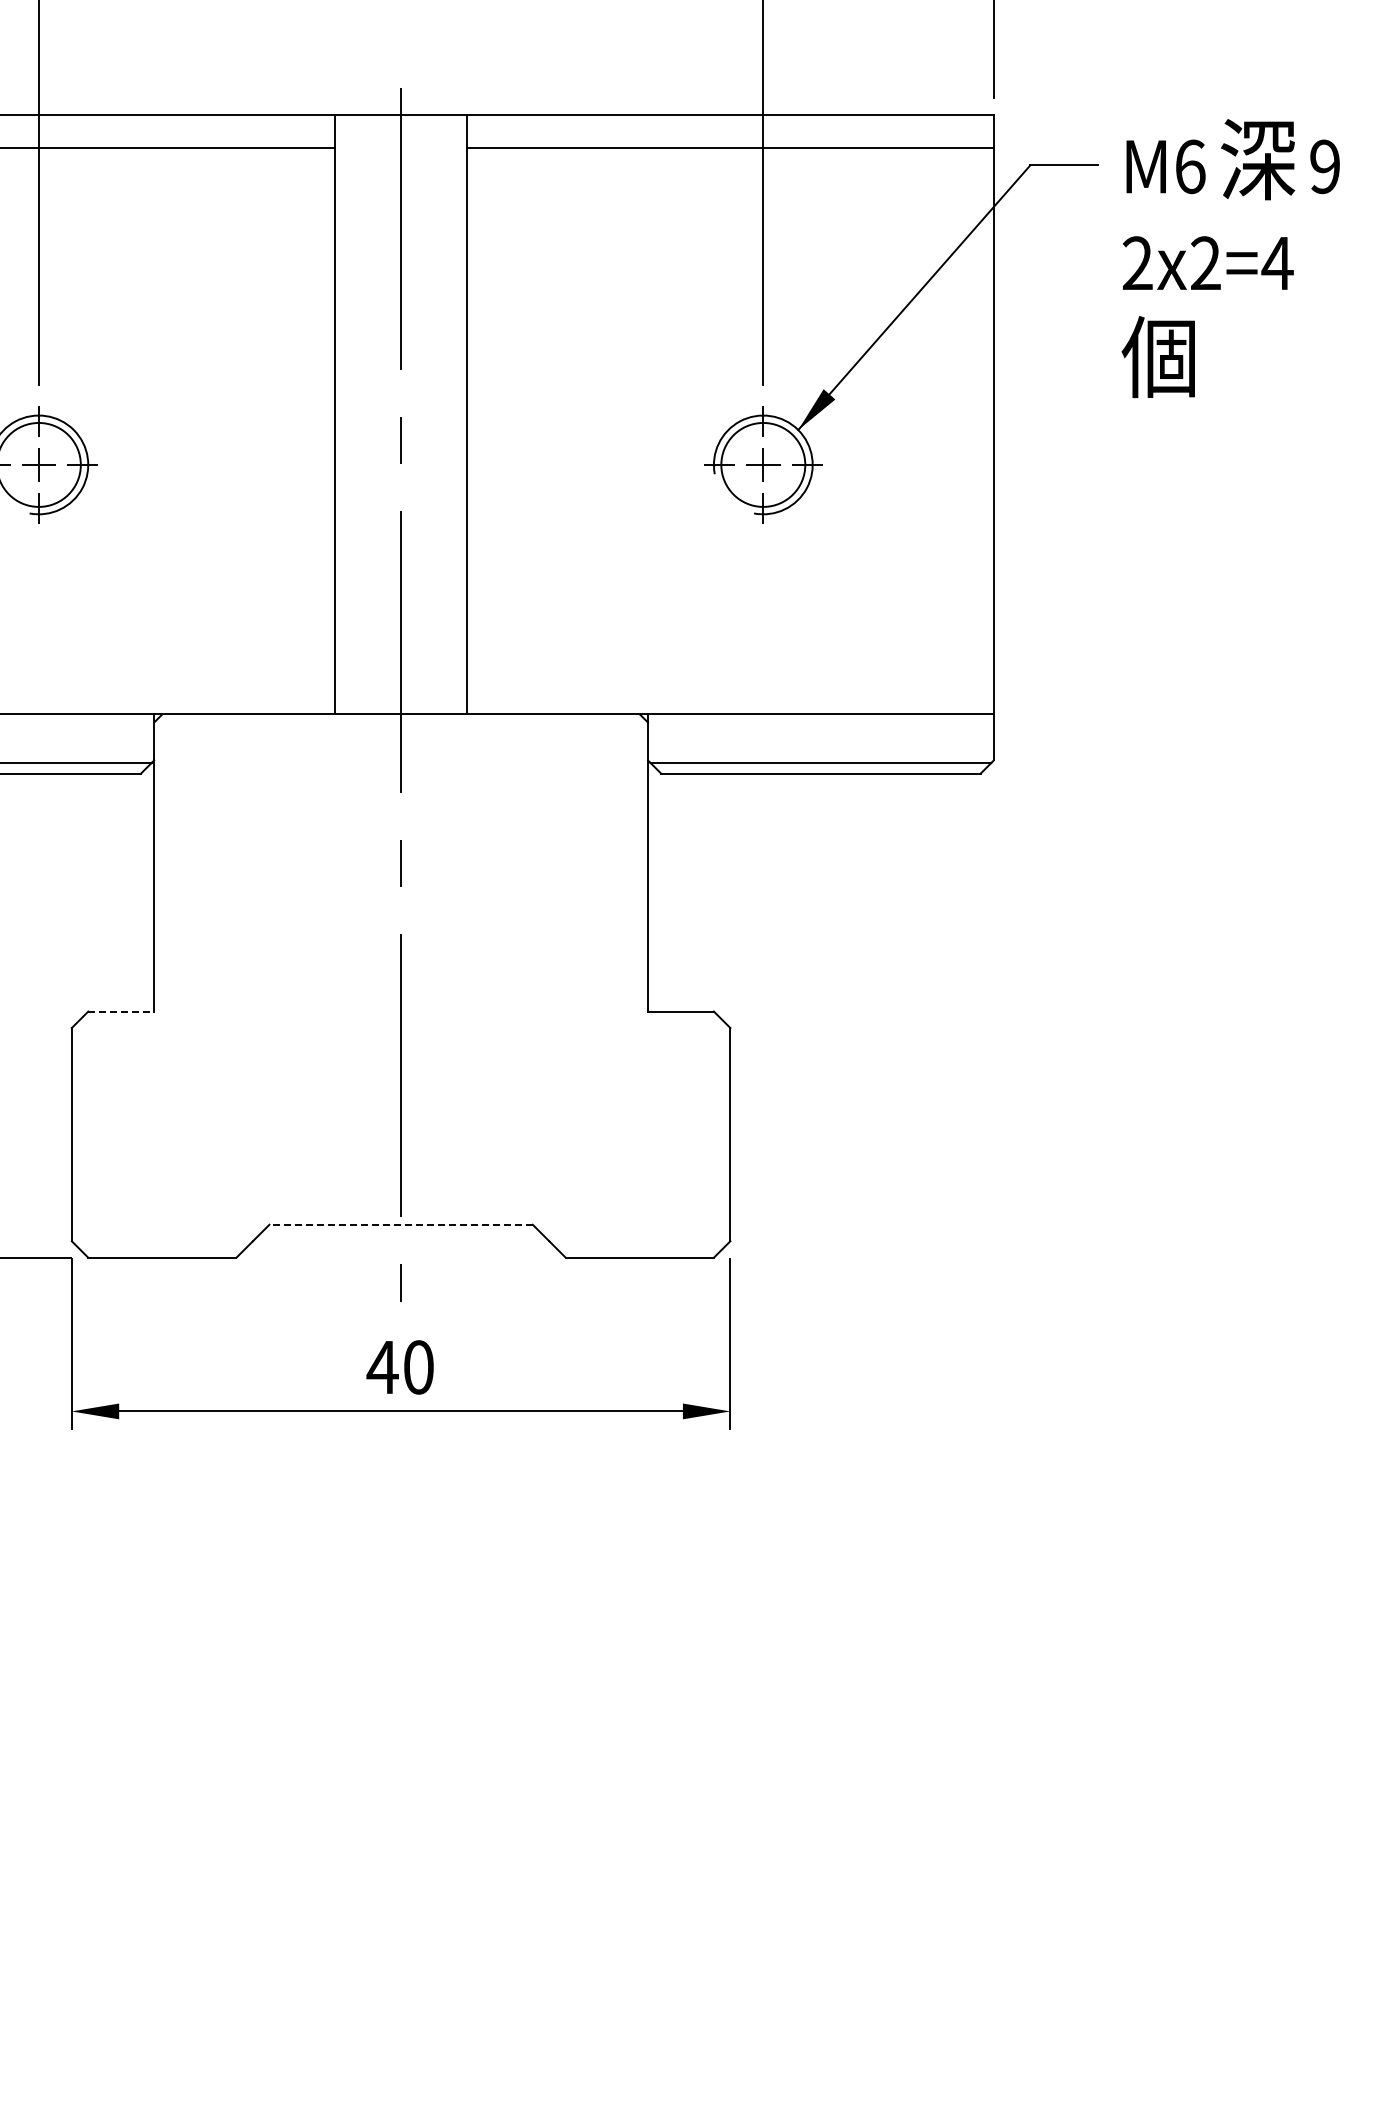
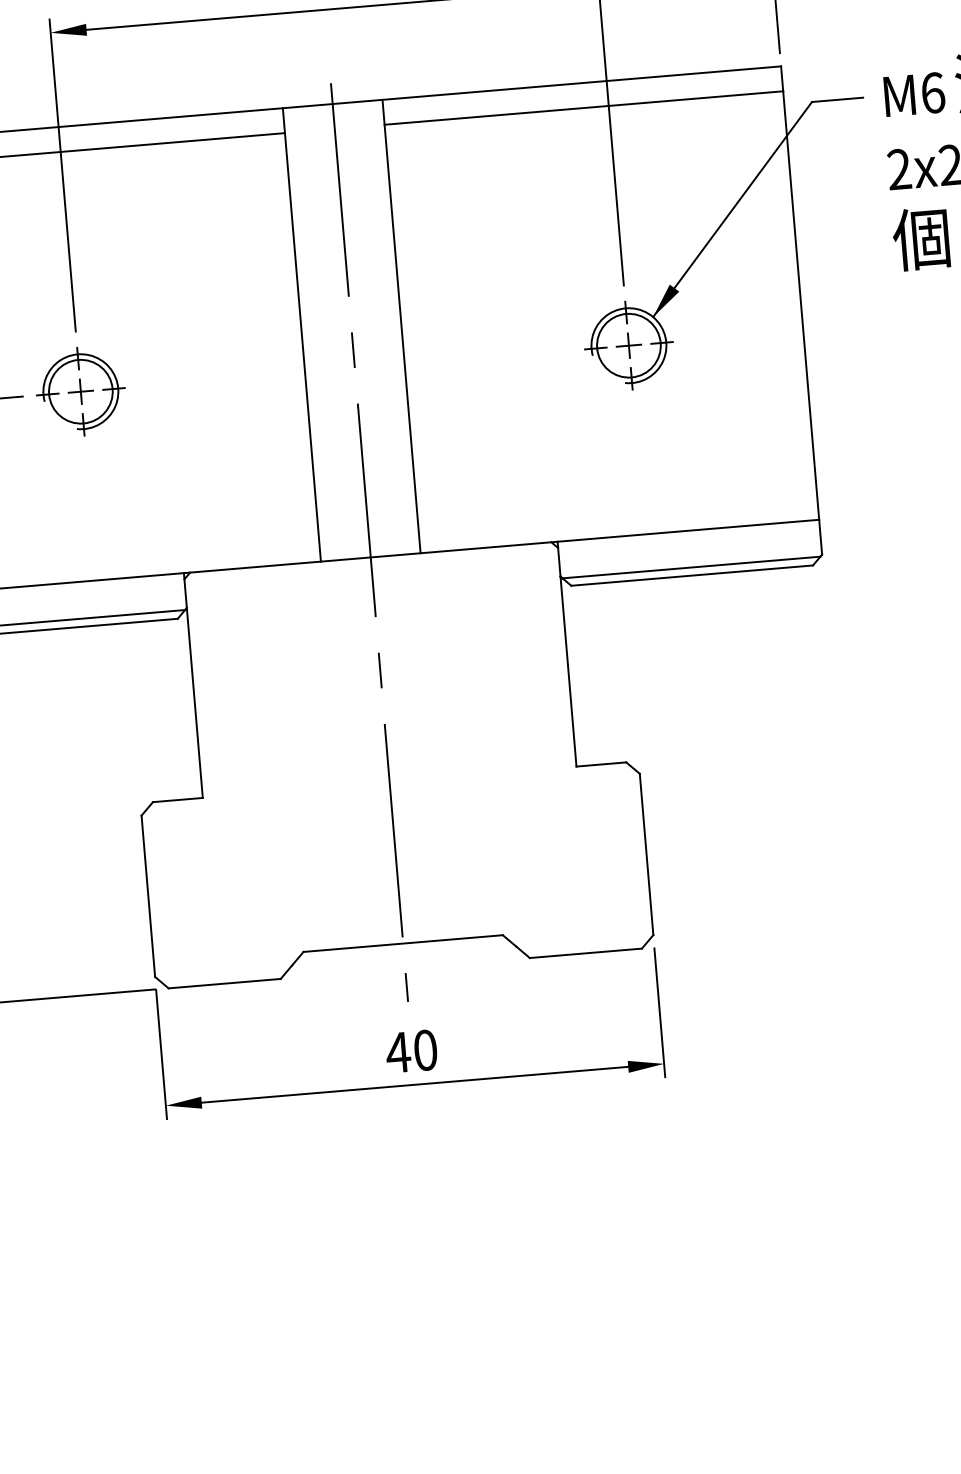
line: (121, 1011) -> (178, 799), dashed -> solid
line: (401, 1224) -> (403, 943), dashed -> solid

